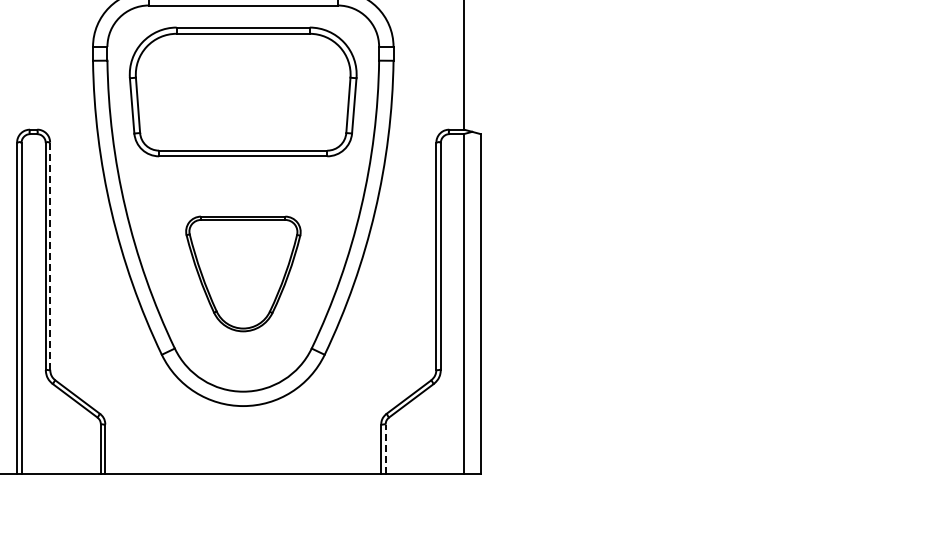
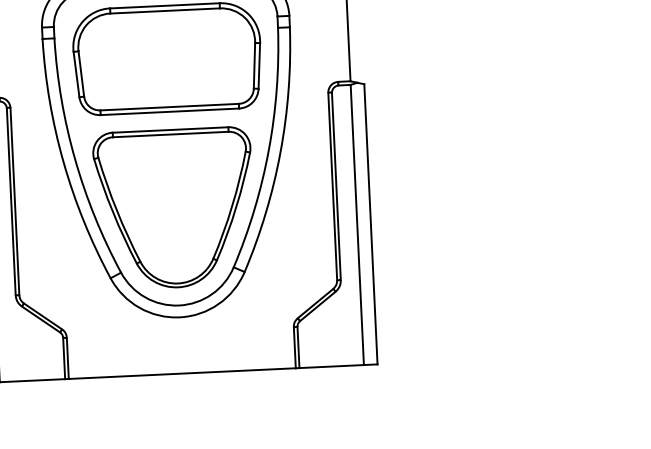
line: (50, 256) -> (15, 201), dashed -> solid
part: (243, 273) -> (174, 208), size x1.67
line: (385, 449) -> (298, 347), dashed -> solid

